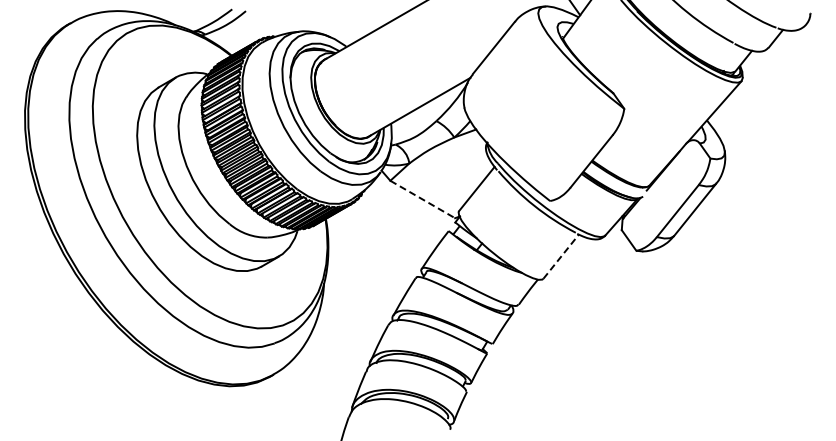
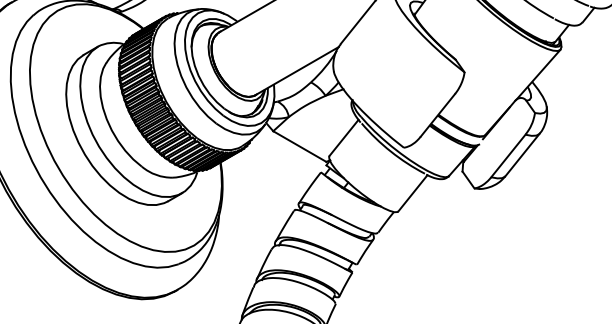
line: (423, 199) -> (300, 146), dashed -> solid
line: (561, 256) -> (413, 193), dashed -> solid

